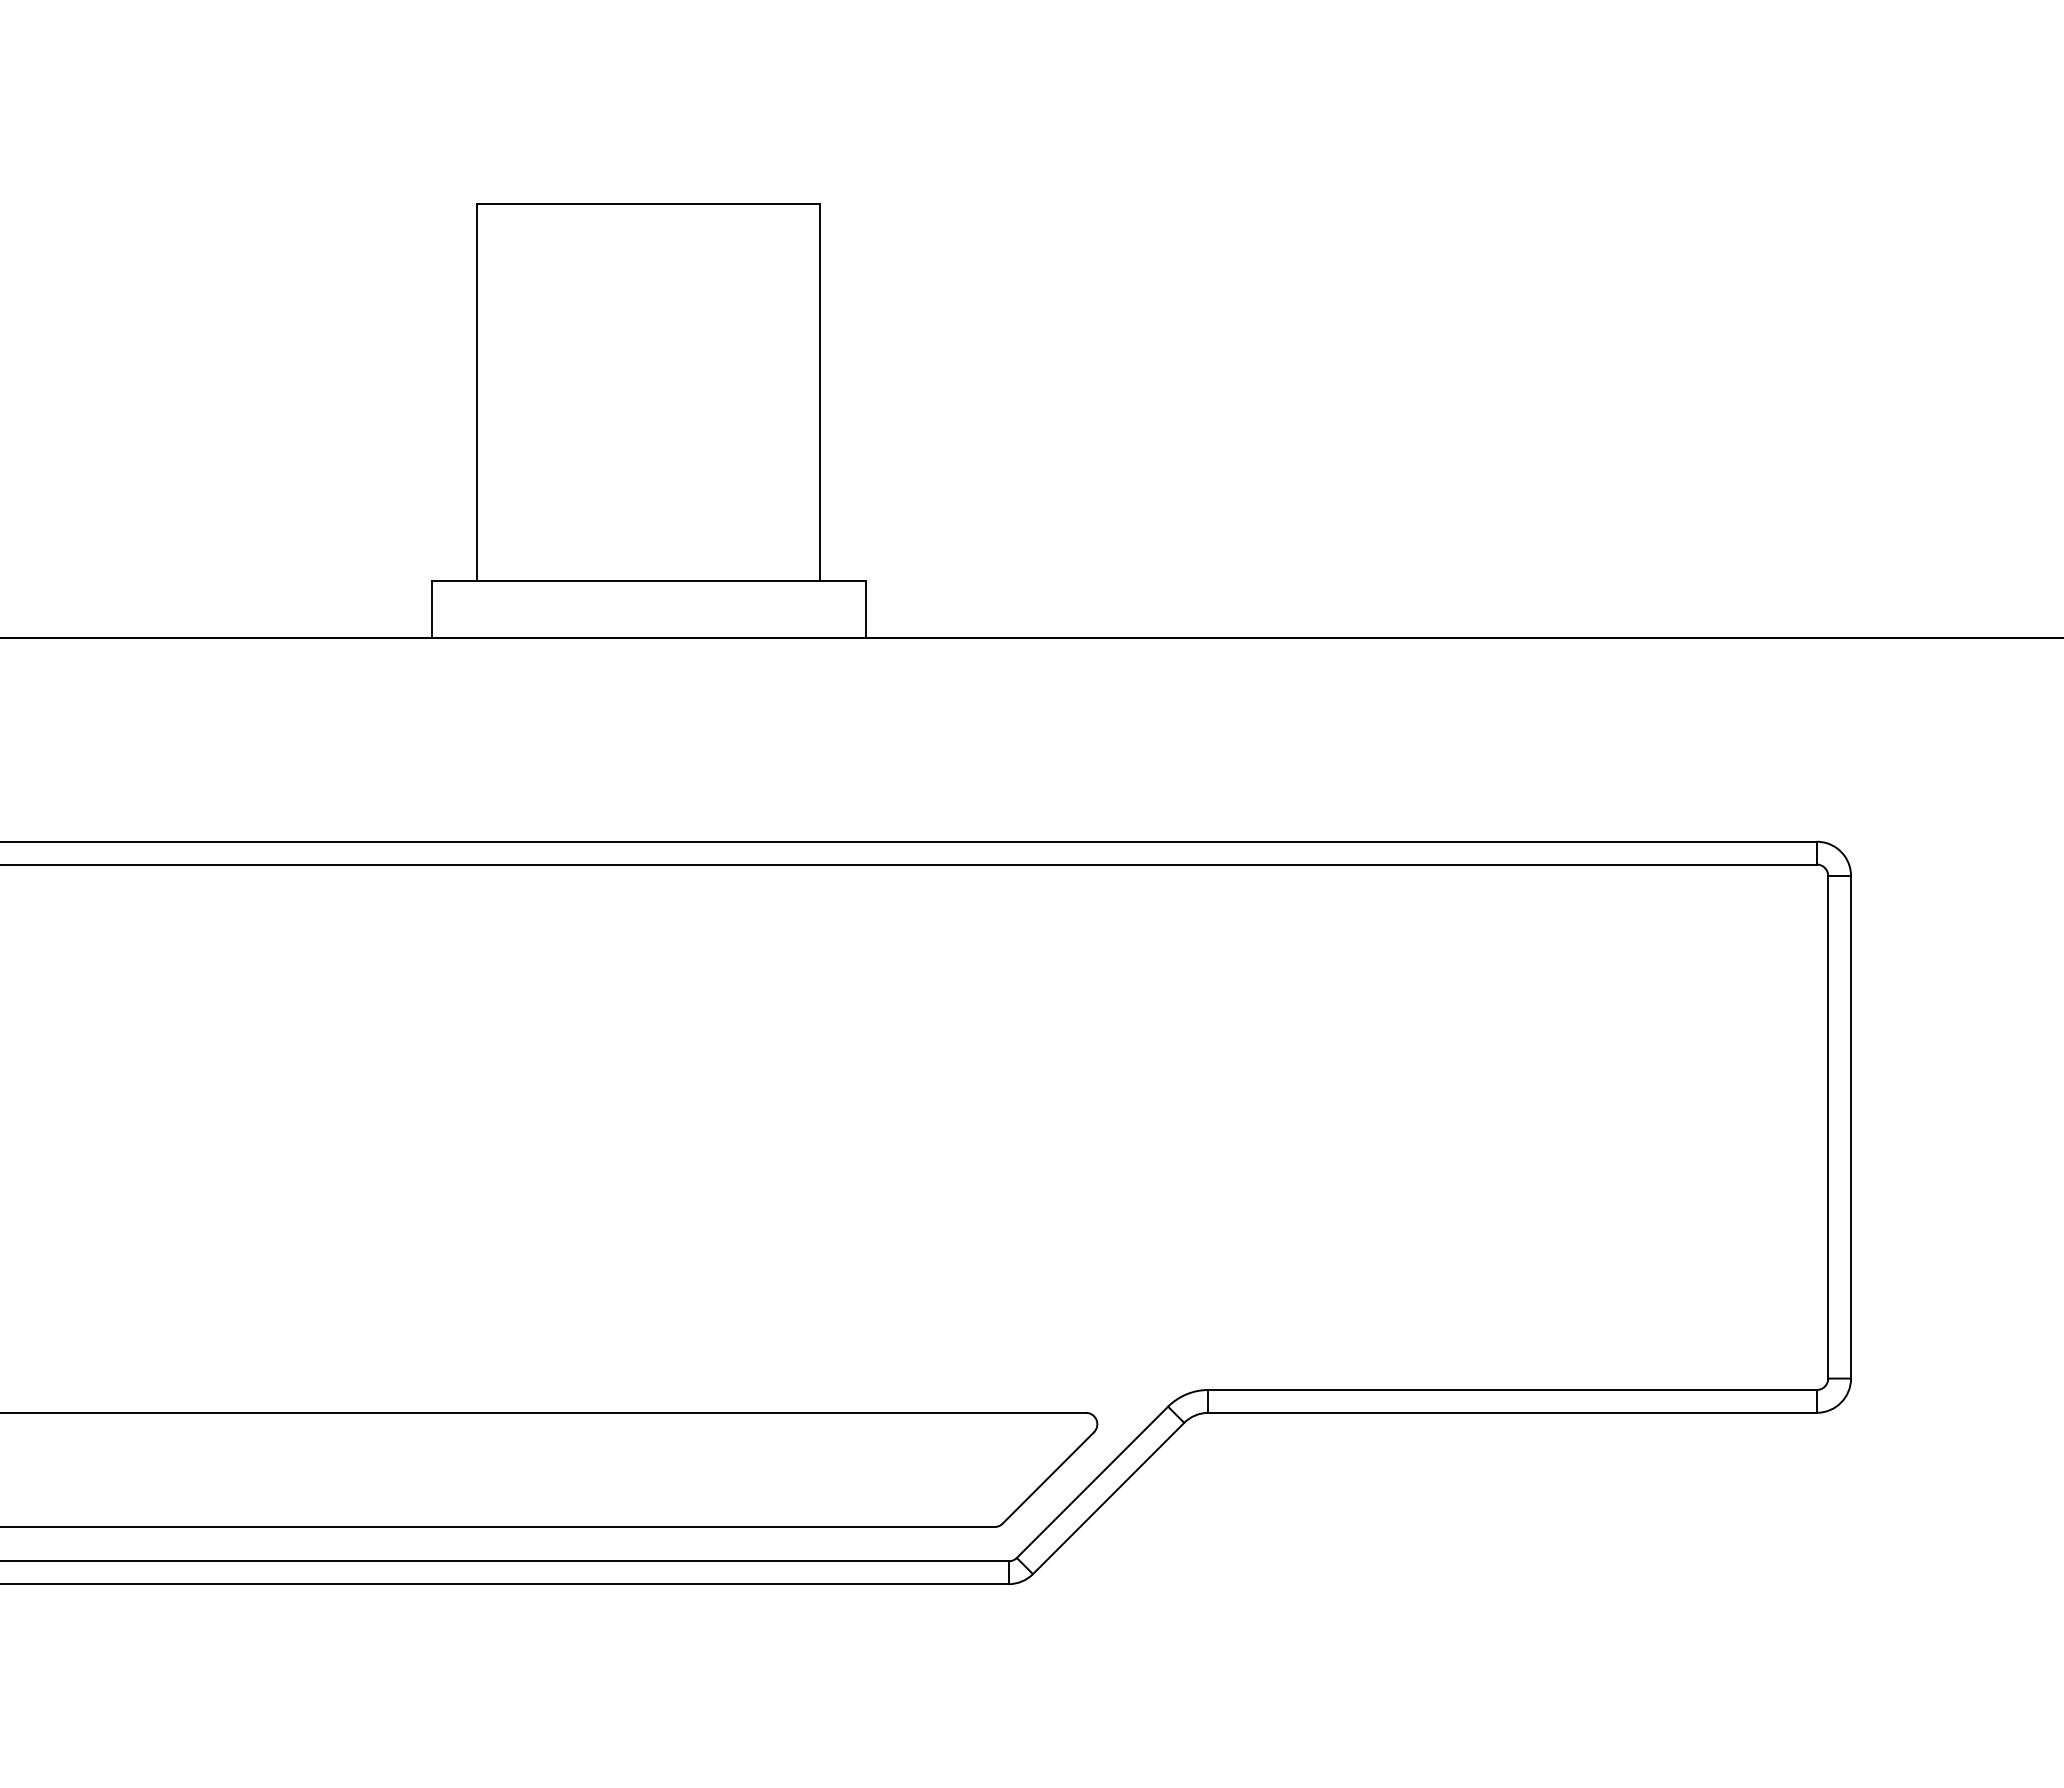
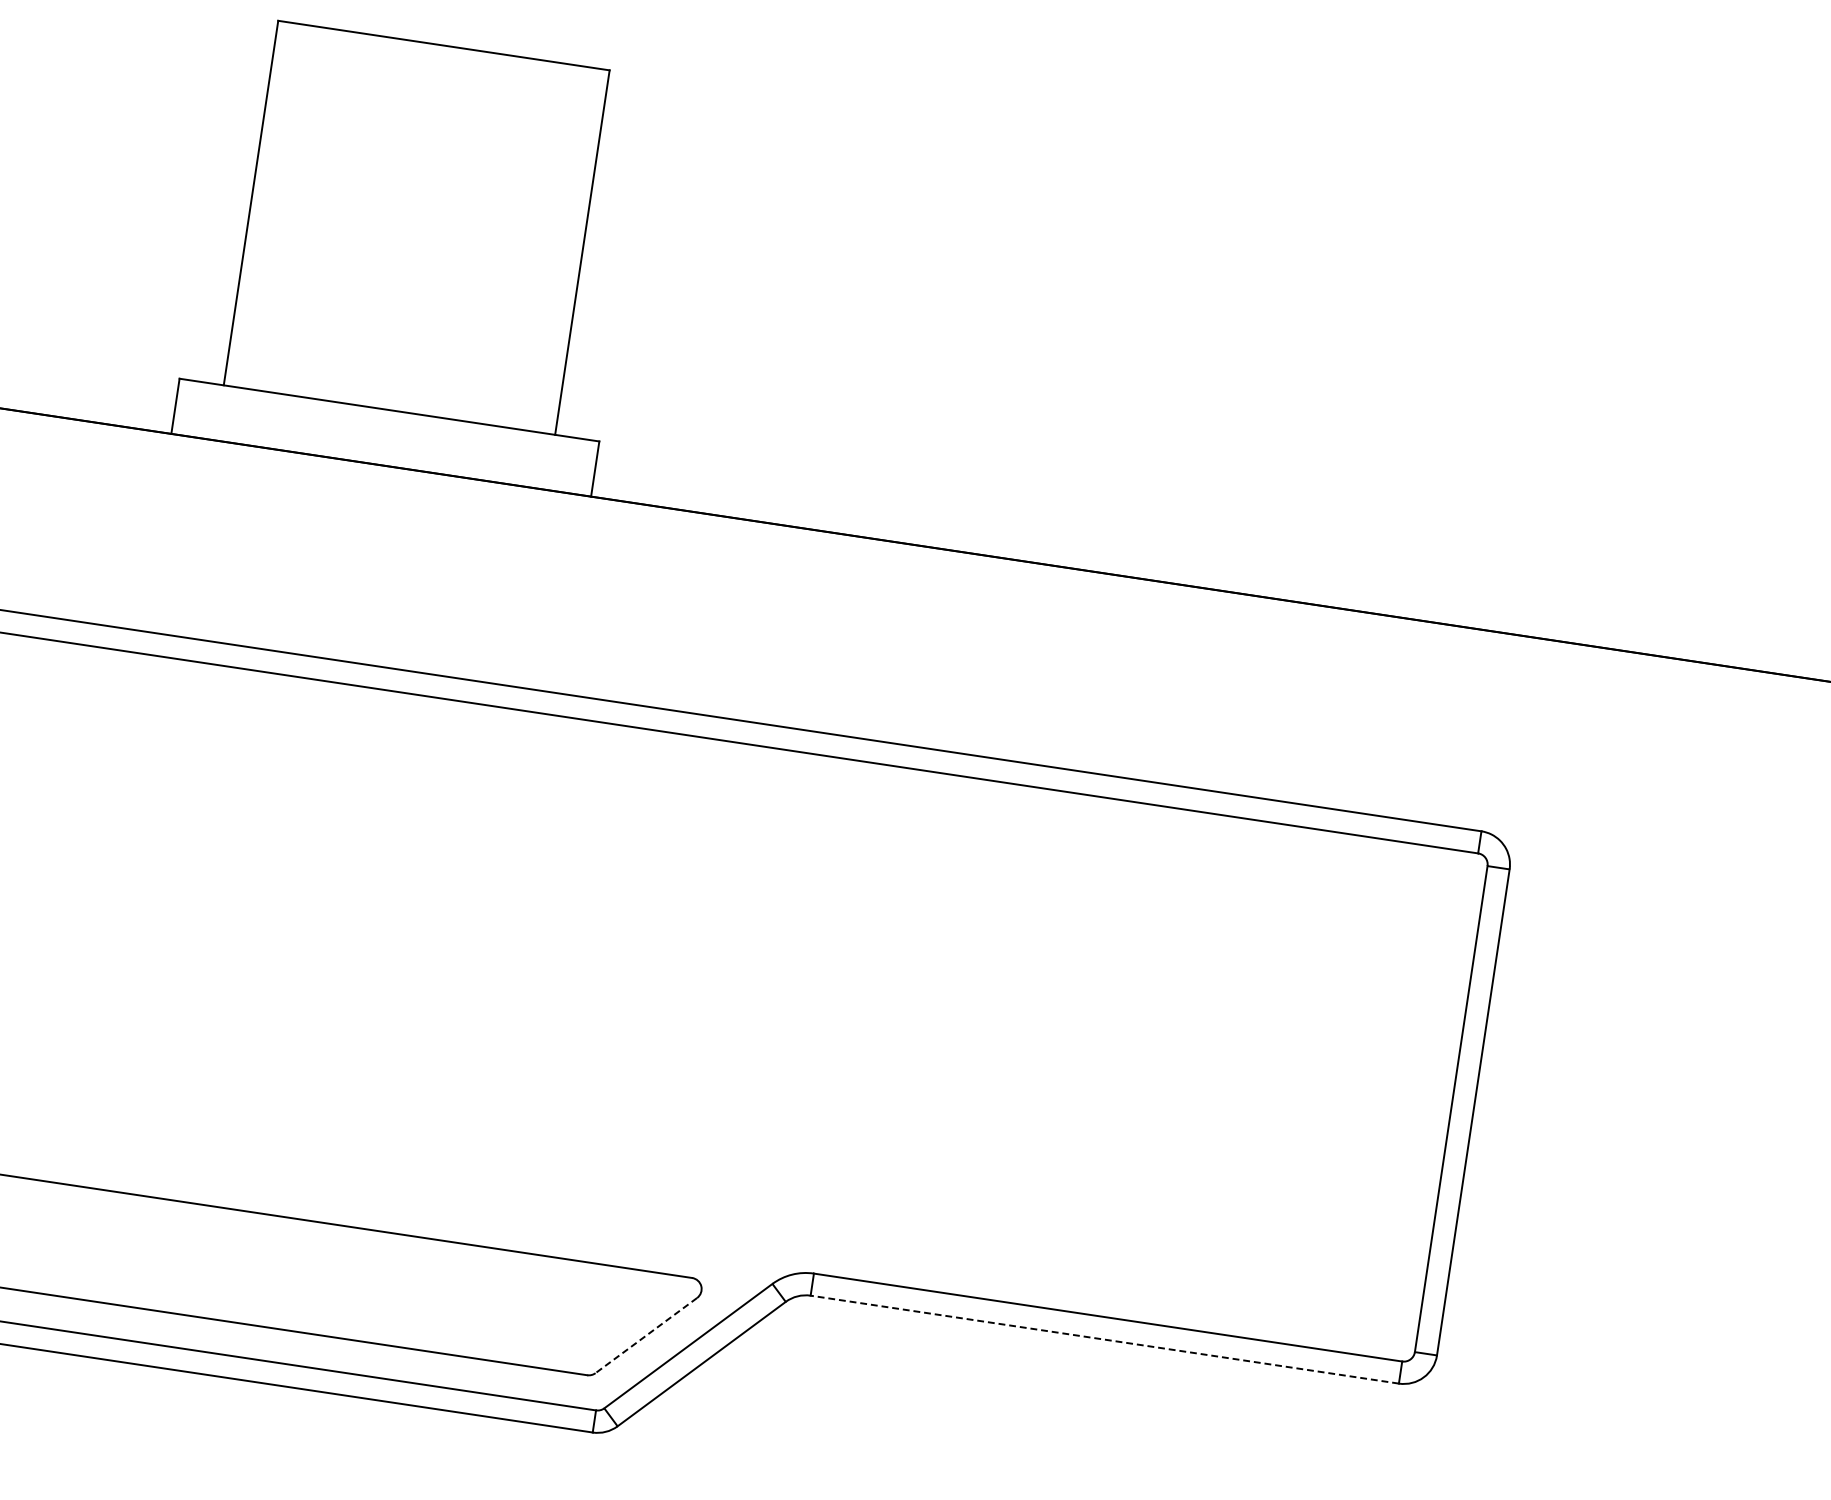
line: (1512, 1412) -> (1104, 1339), solid -> dashed
line: (1048, 1478) -> (646, 1336), solid -> dashed

